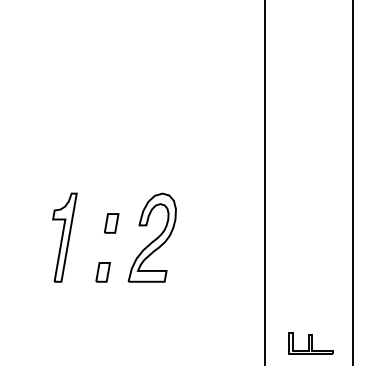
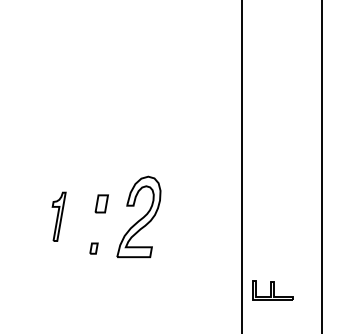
part: (64, 237) -> (58, 216), size x0.6
part: (102, 272) -> (93, 248), size x0.6
part: (310, 343) -> (272, 289), moved

